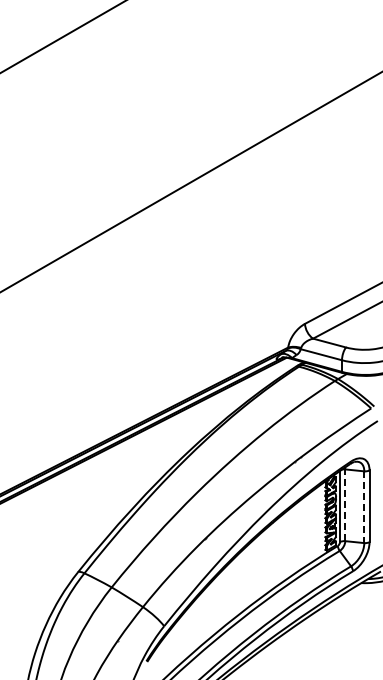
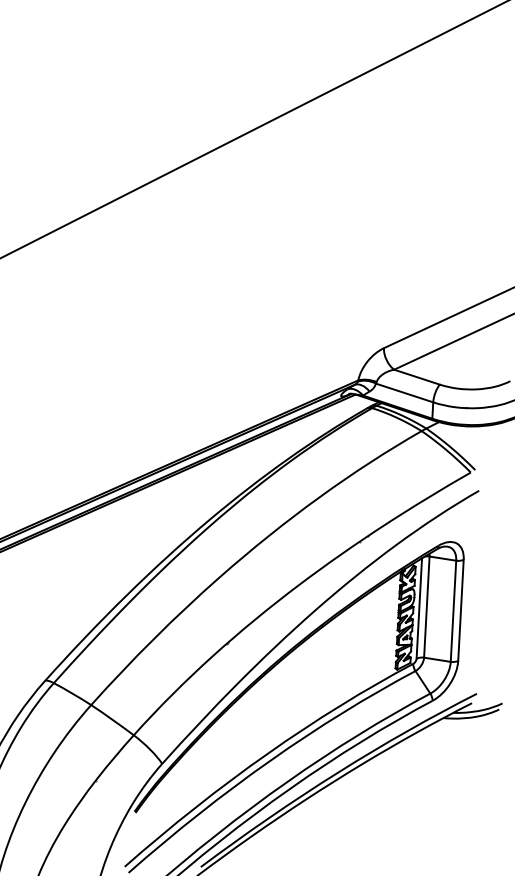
line: (345, 505) -> (427, 607), dashed -> solid
line: (364, 507) -> (453, 611), dashed -> solid

